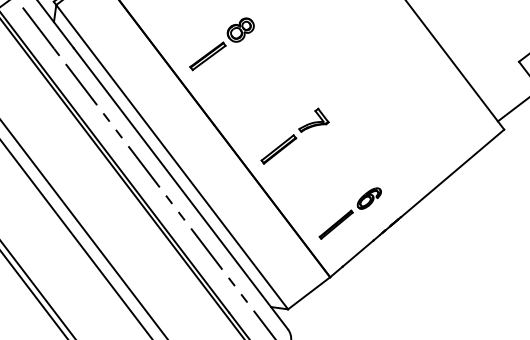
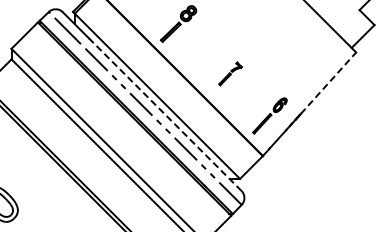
part: (295, 136) -> (230, 73), size x0.6
line: (452, 172) -> (328, 82), solid -> dashed
line: (181, 188) -> (165, 114), solid -> dashed

